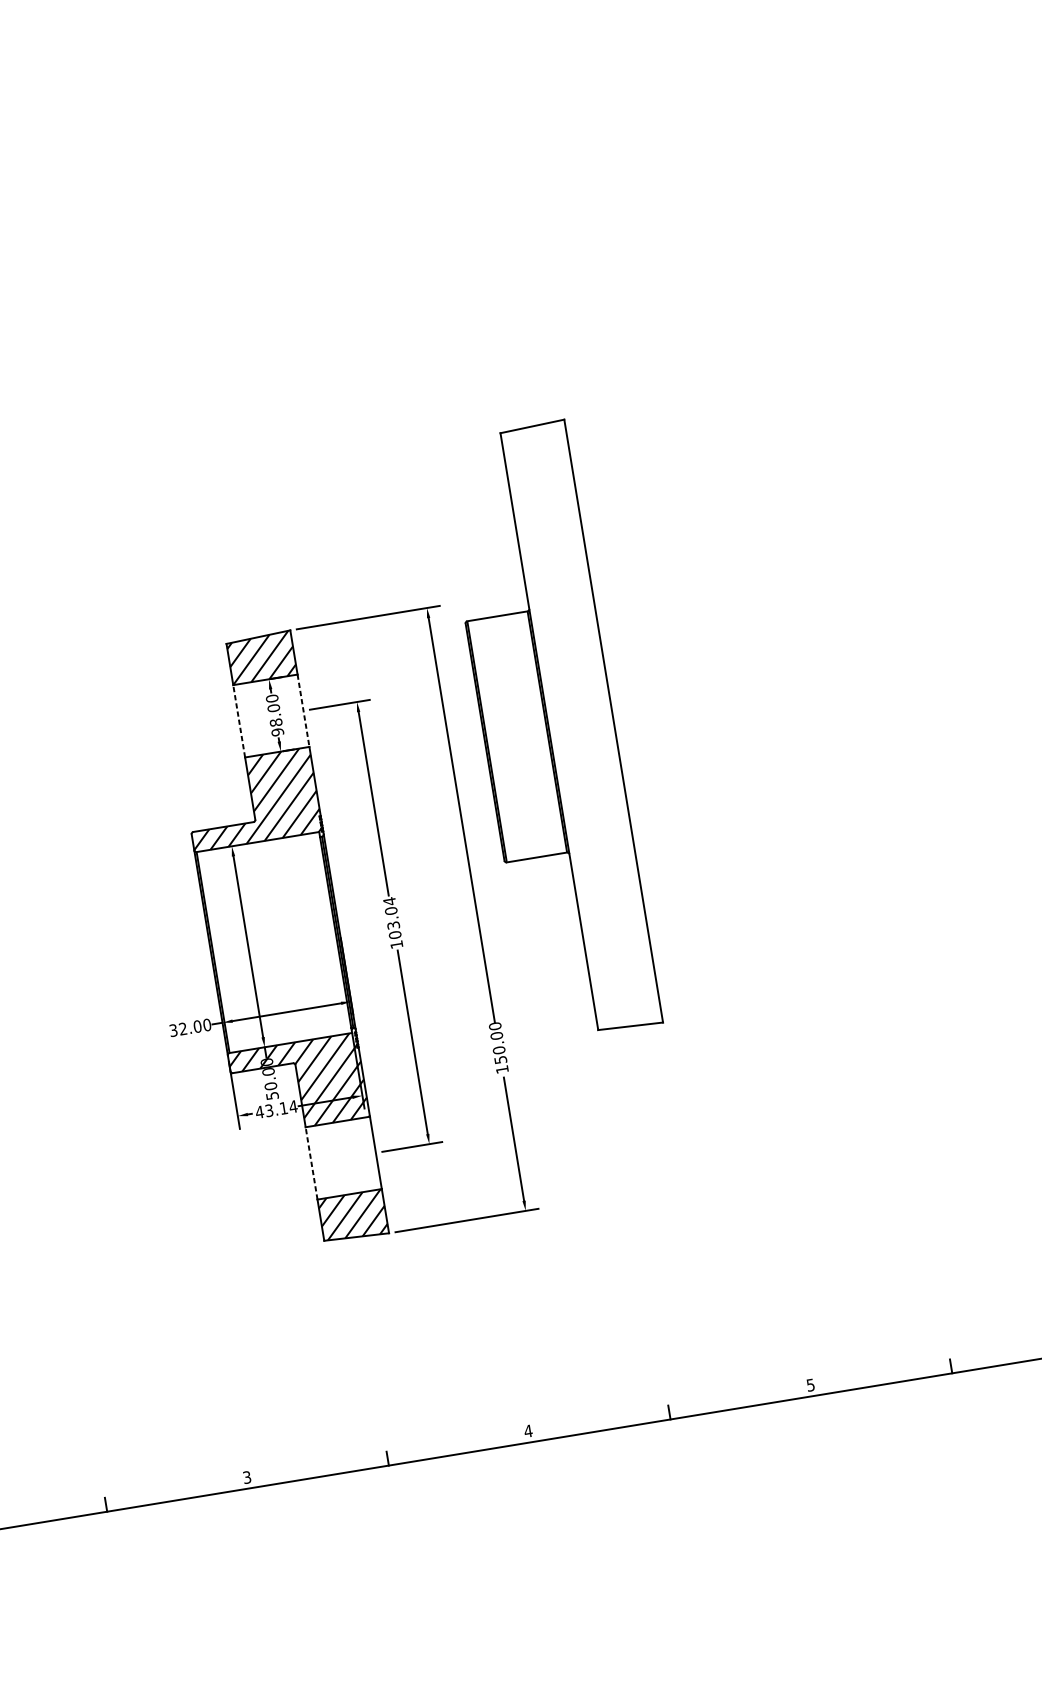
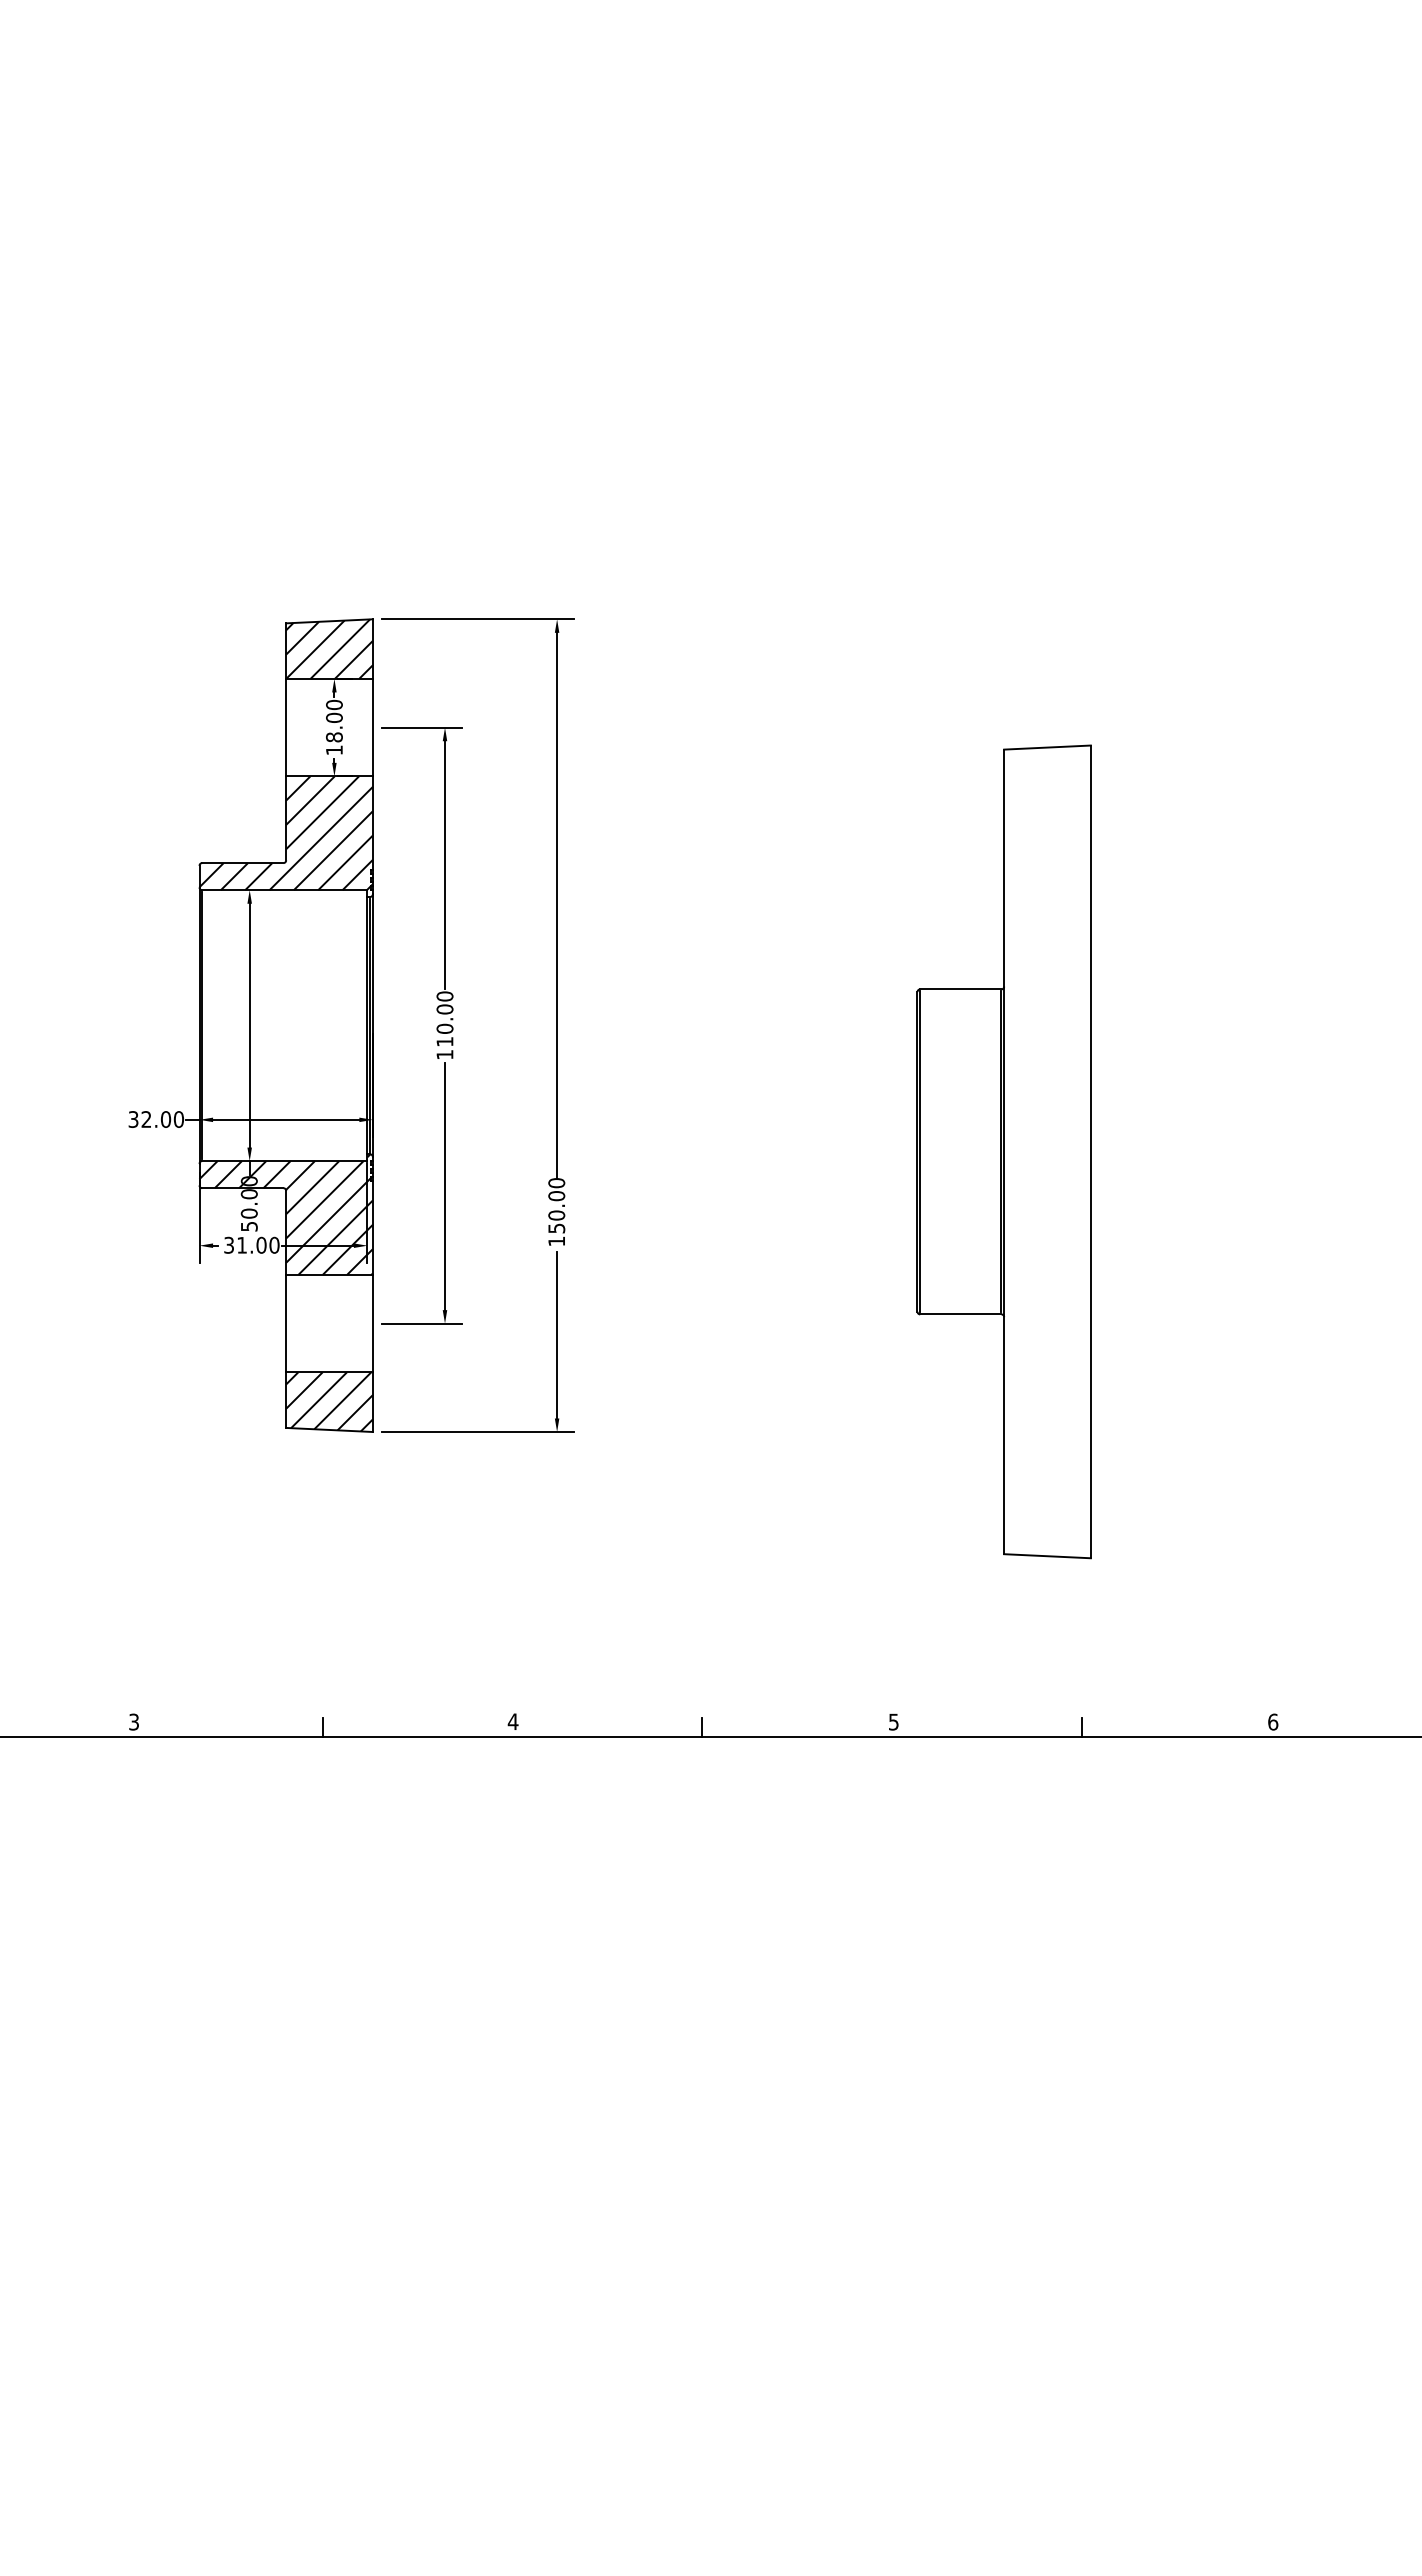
line: (303, 710) -> (372, 727), dashed -> solid
line: (239, 721) -> (286, 727), dashed -> solid
part: (548, 731) -> (1003, 1151), moved
text: (277, 732) -> (334, 750), 98.00 -> 18.00
text: (391, 917) -> (444, 1018), 103.04 -> 110.00
text: (276, 1108) -> (251, 1244), 43.14 -> 31.00
line: (311, 1163) -> (286, 1323), dashed -> solid

